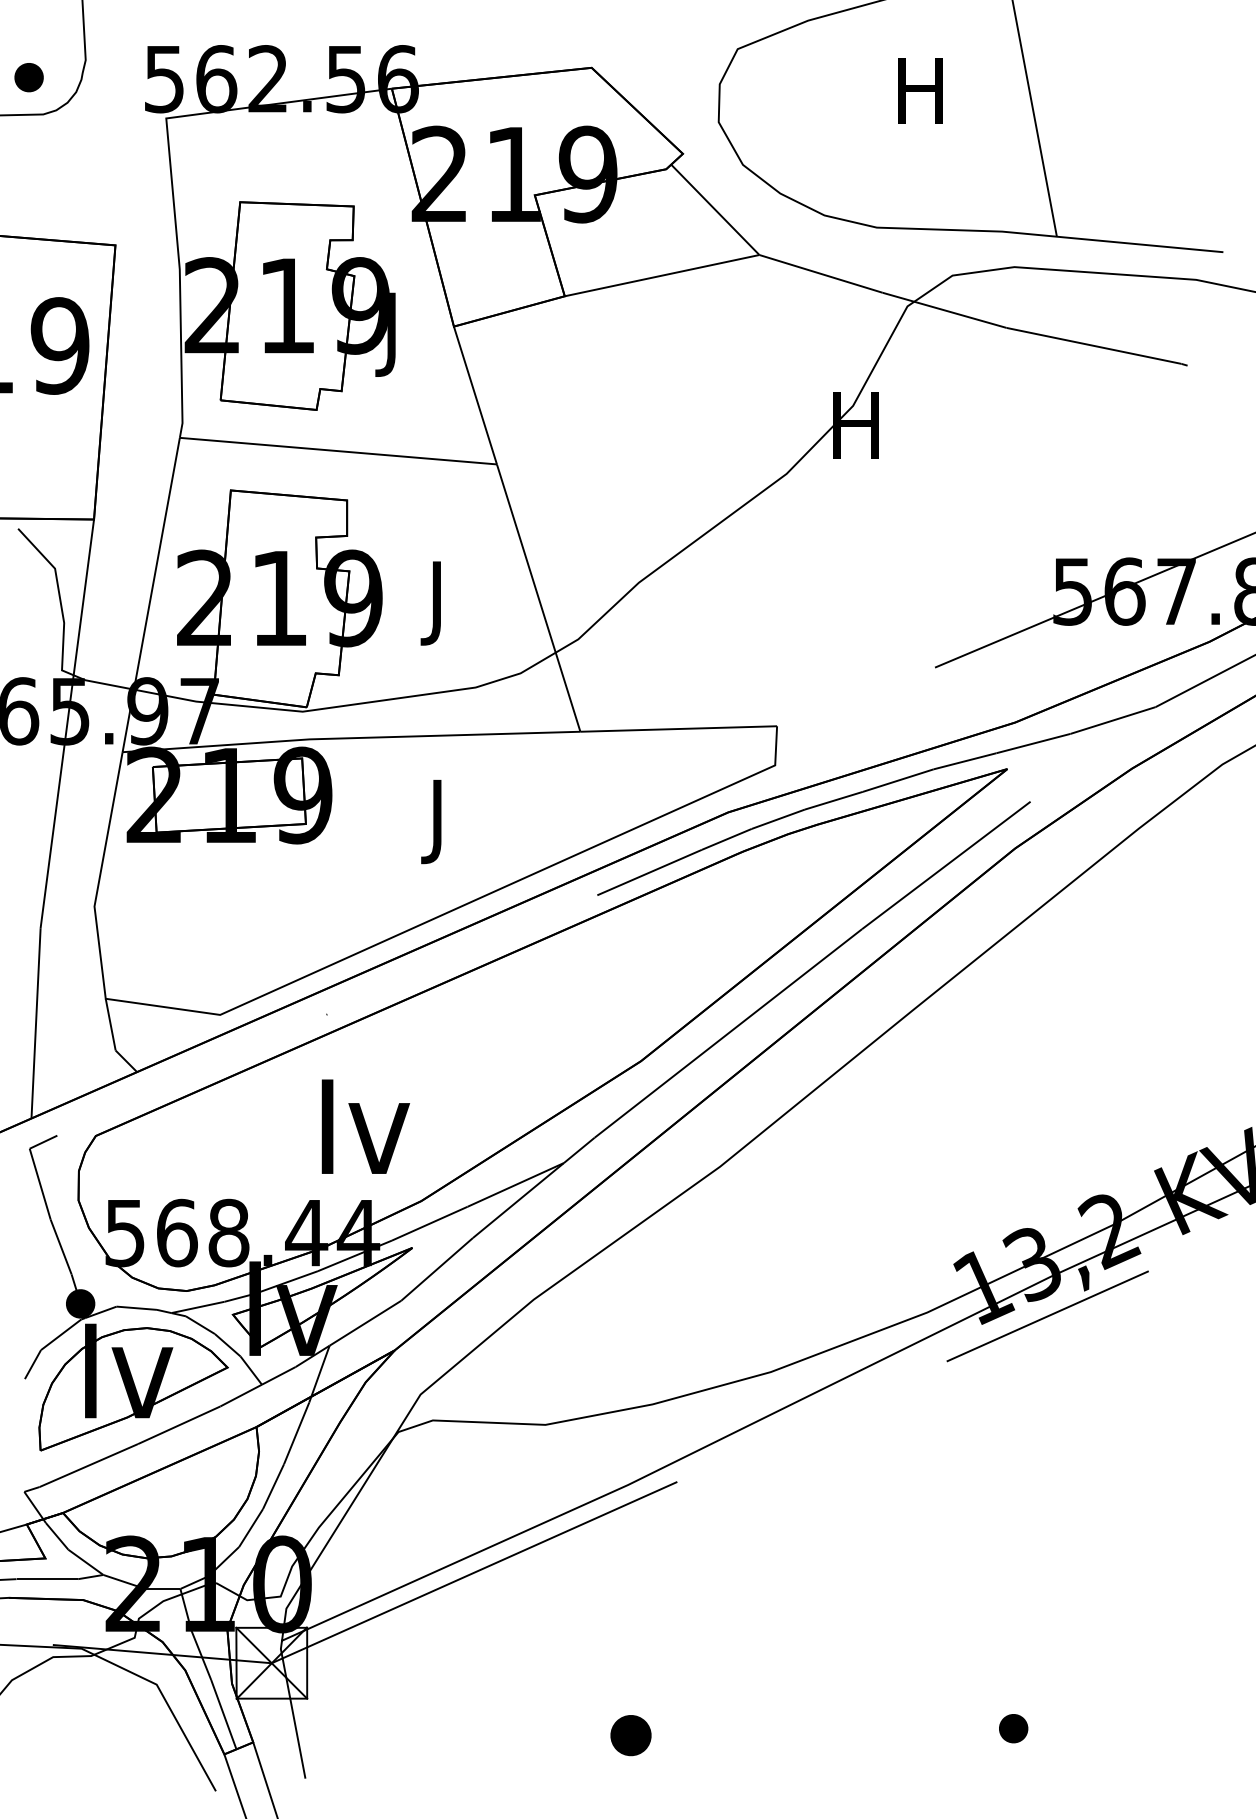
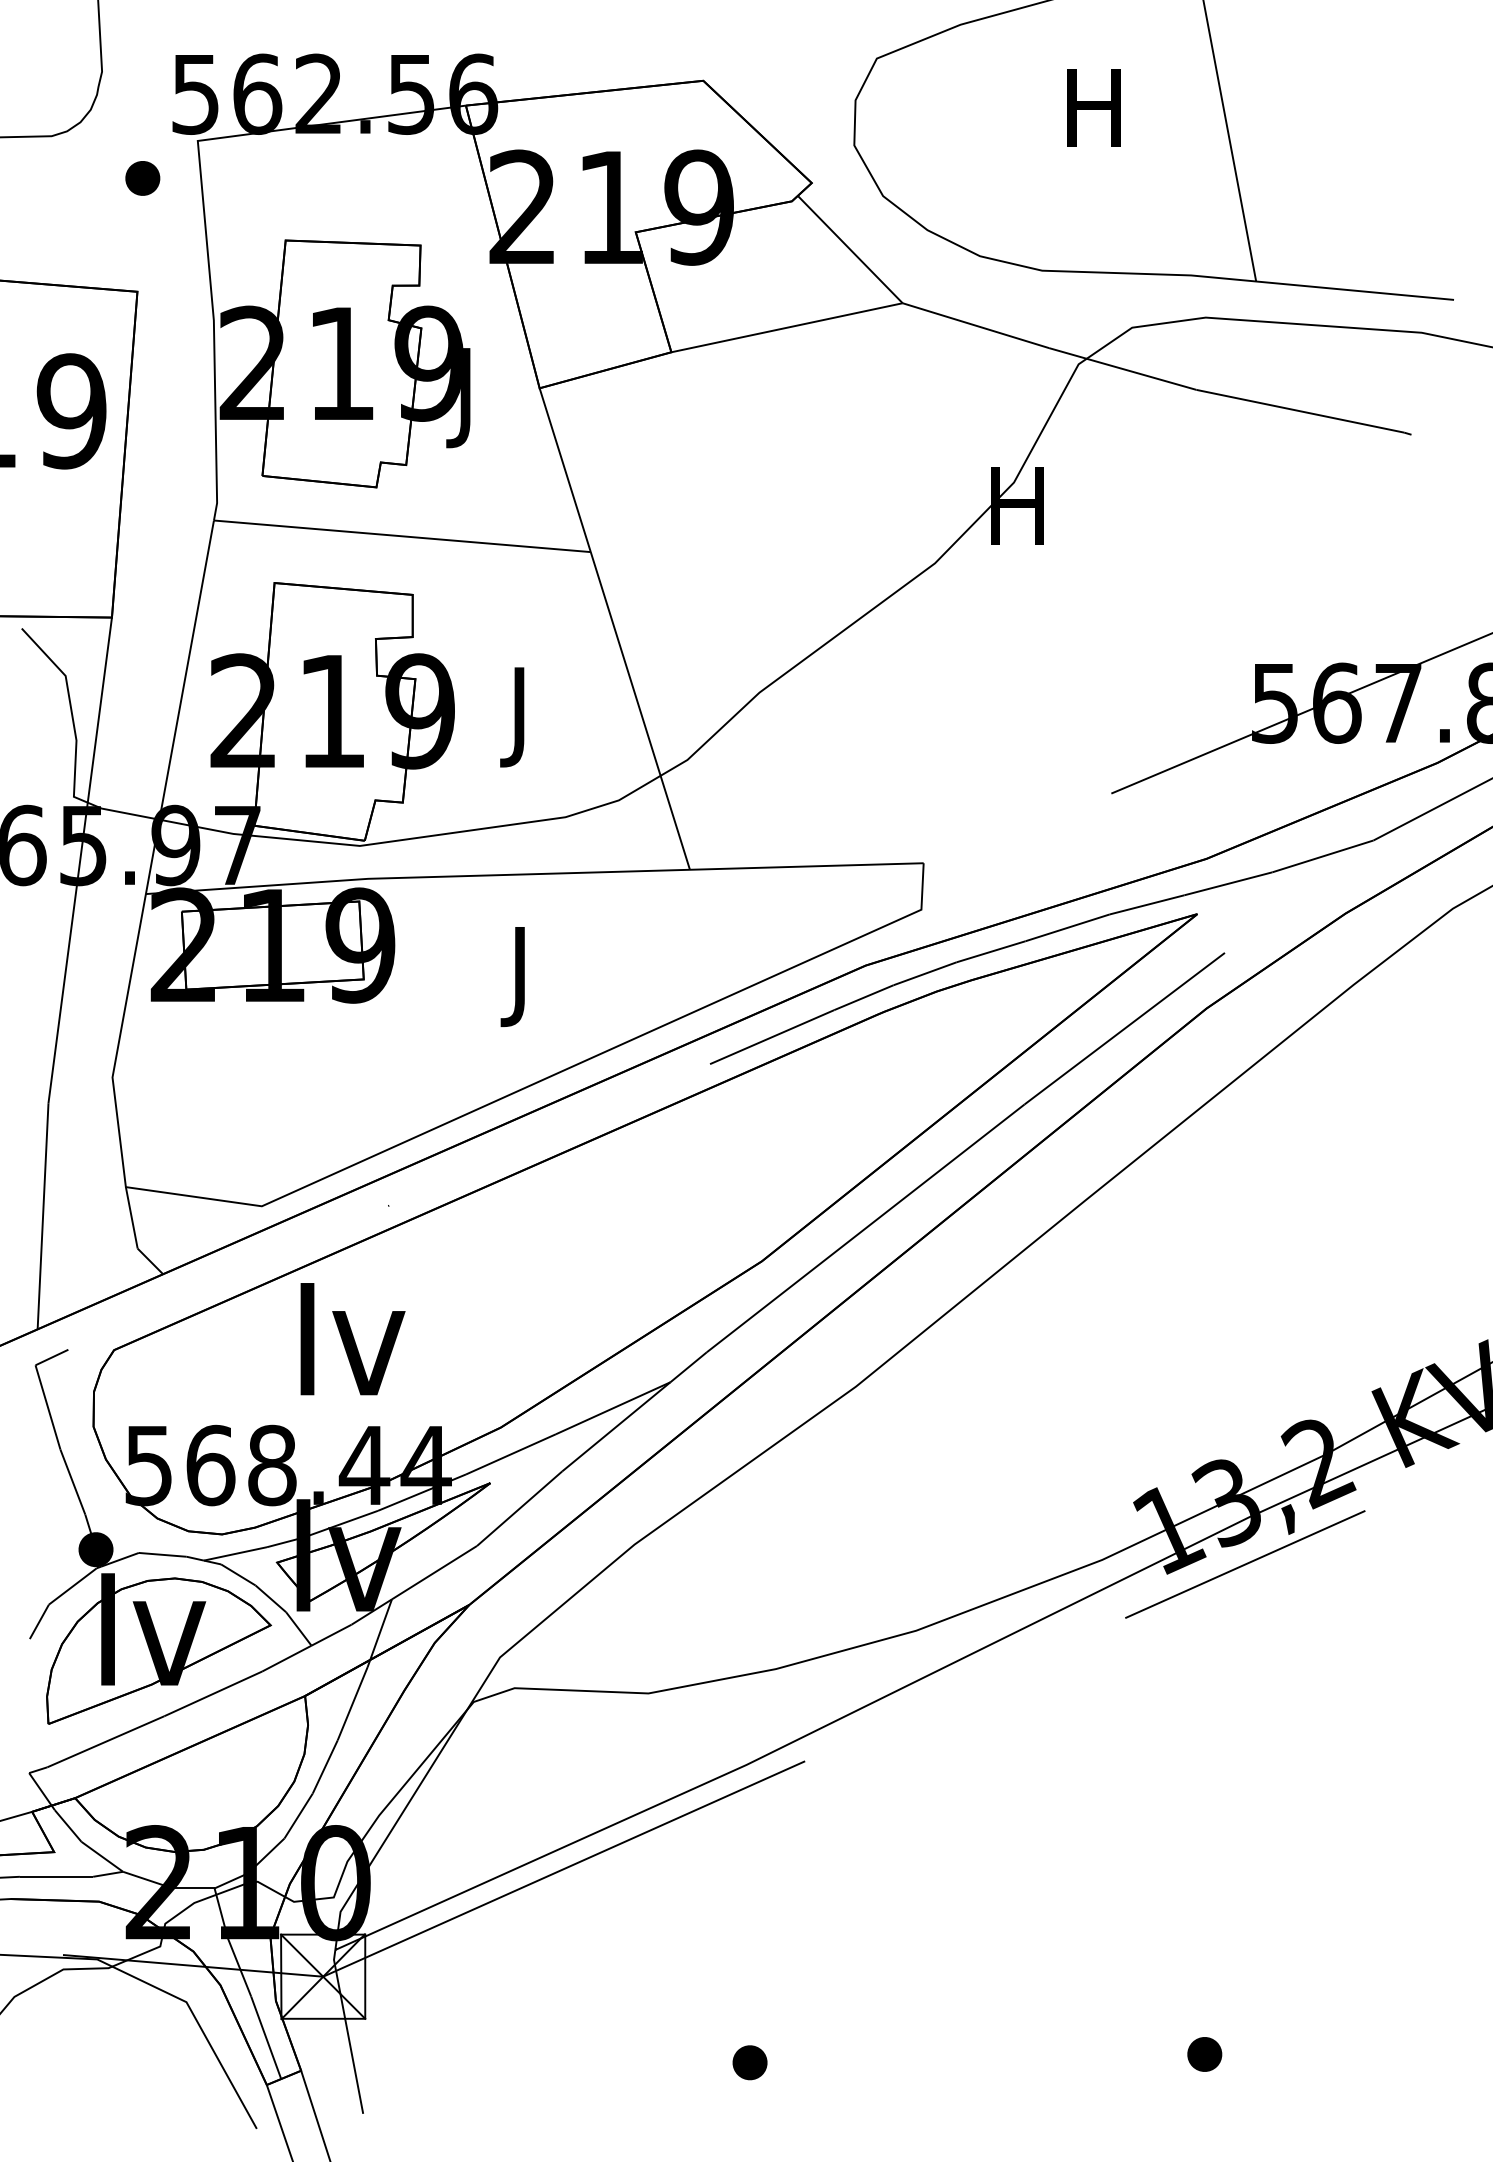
part: (28, 77) -> (142, 178), moved
text: (365, 1127) -> (352, 1339), moved
part: (630, 1735) -> (749, 2062), size x0.71

